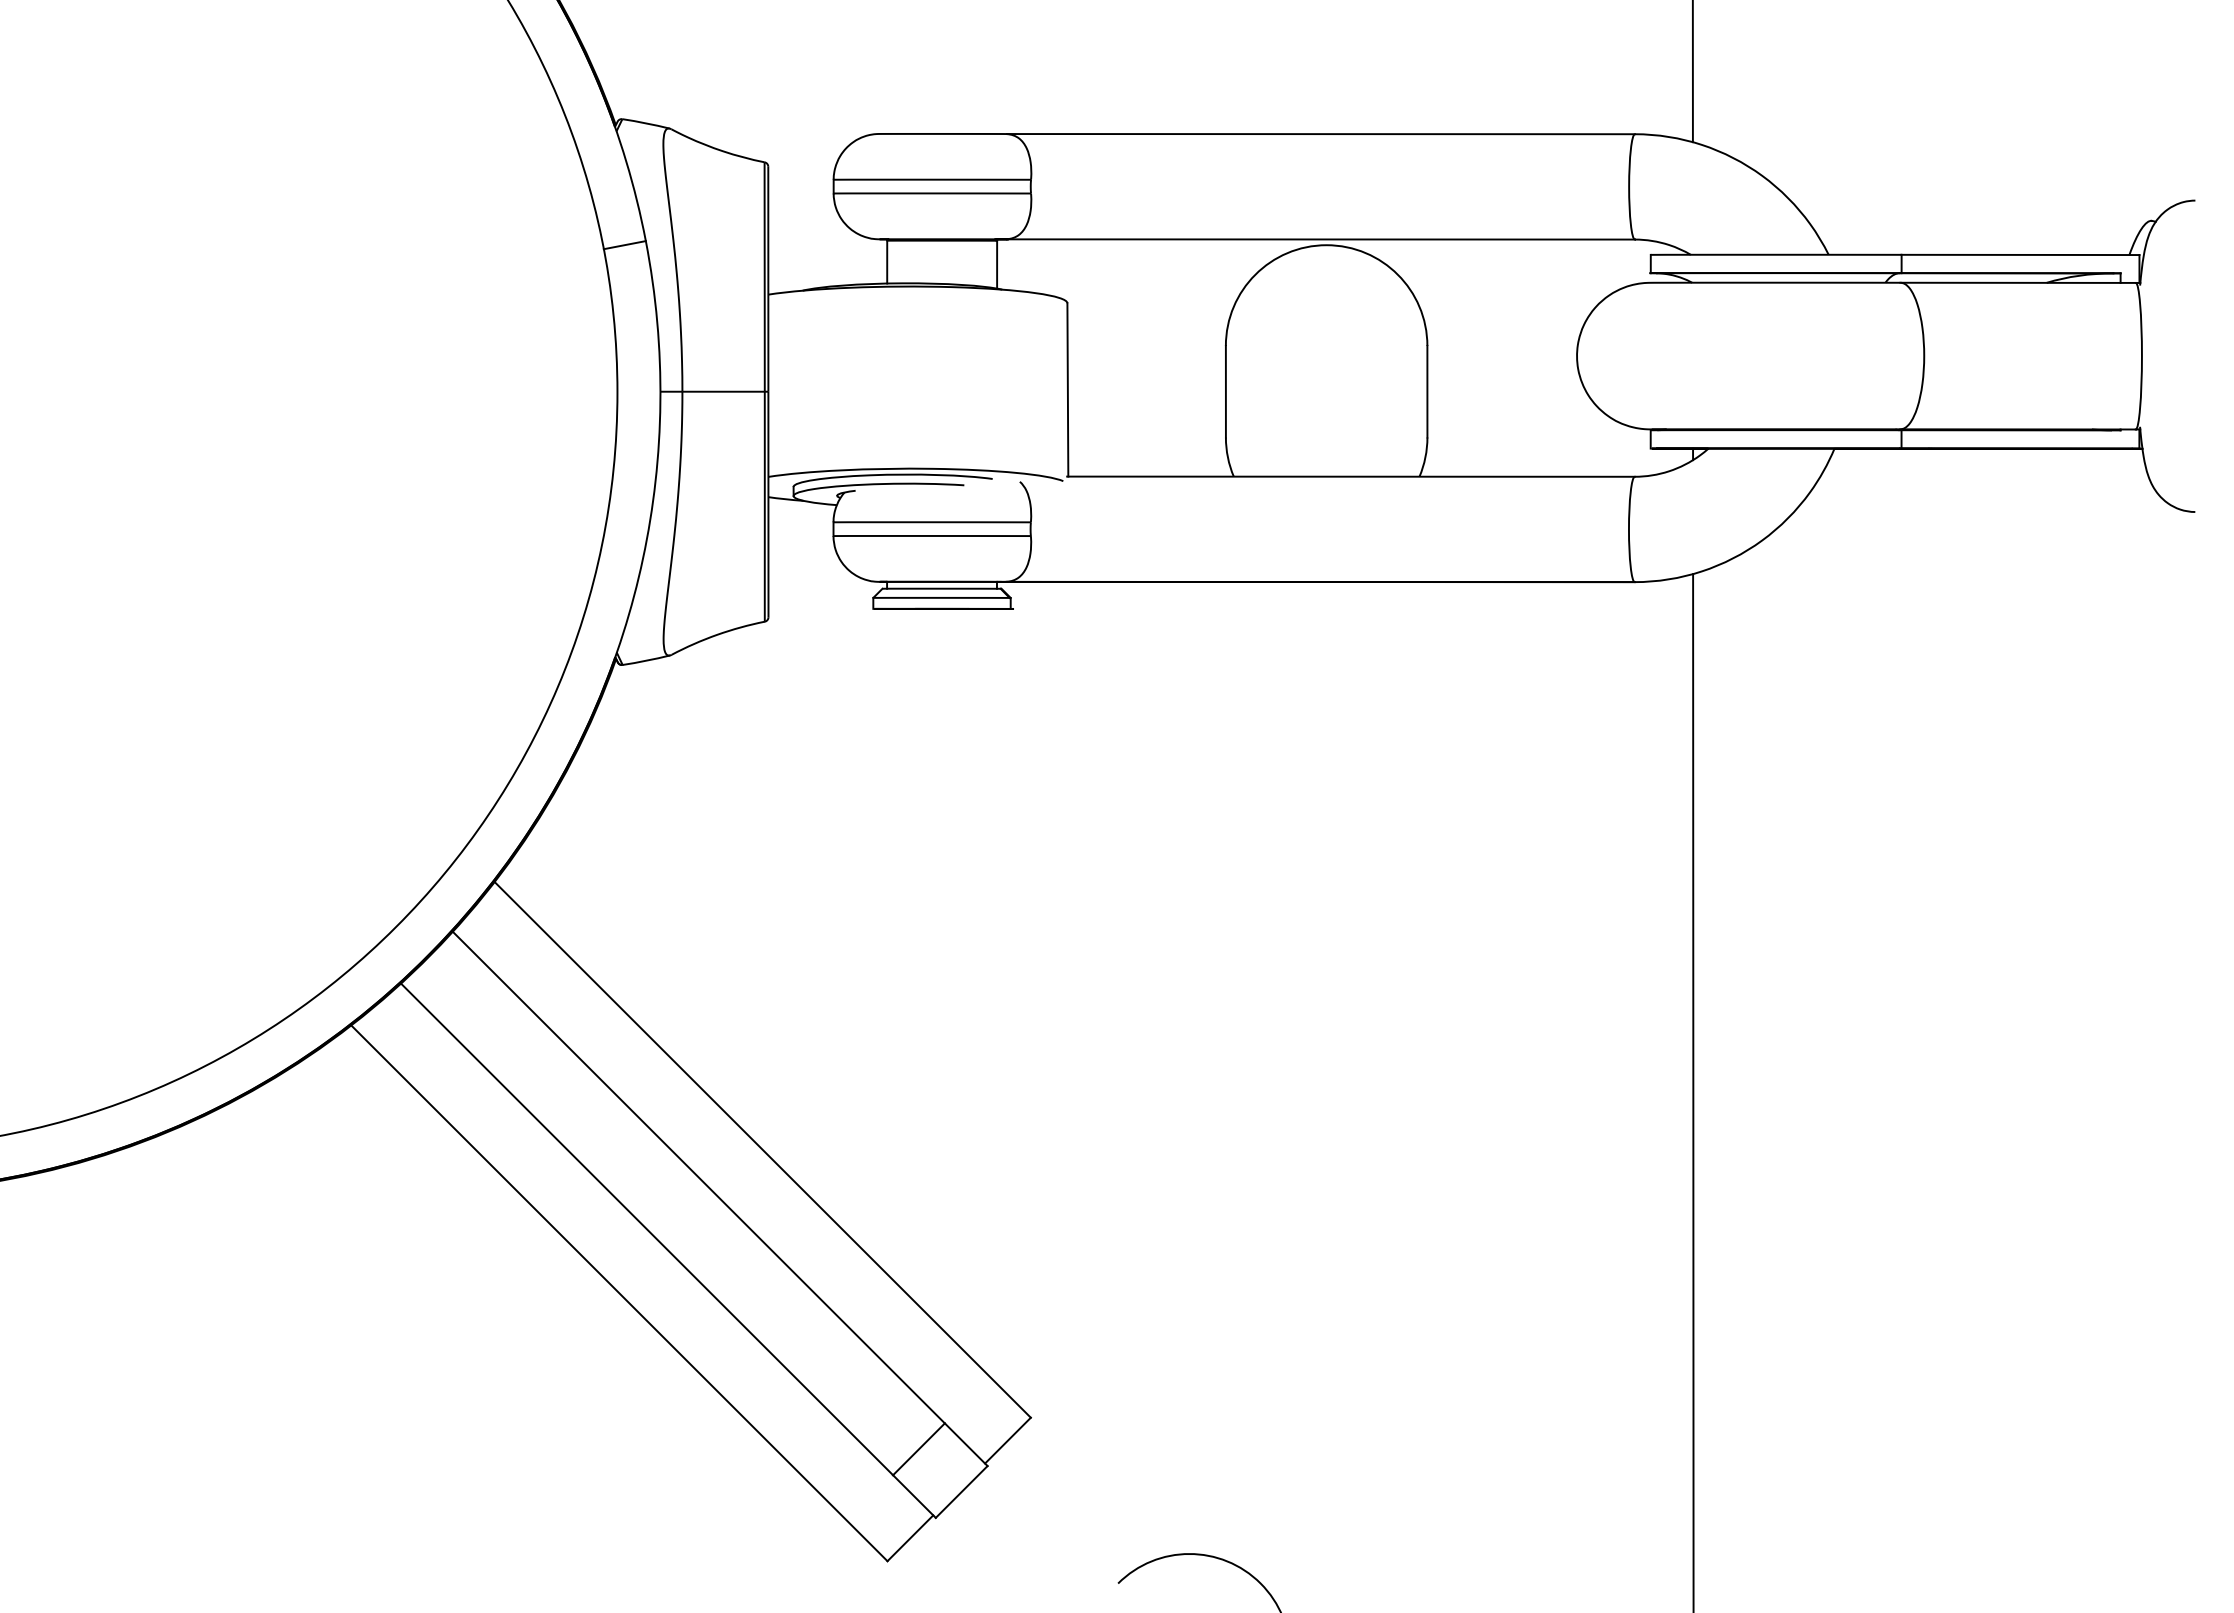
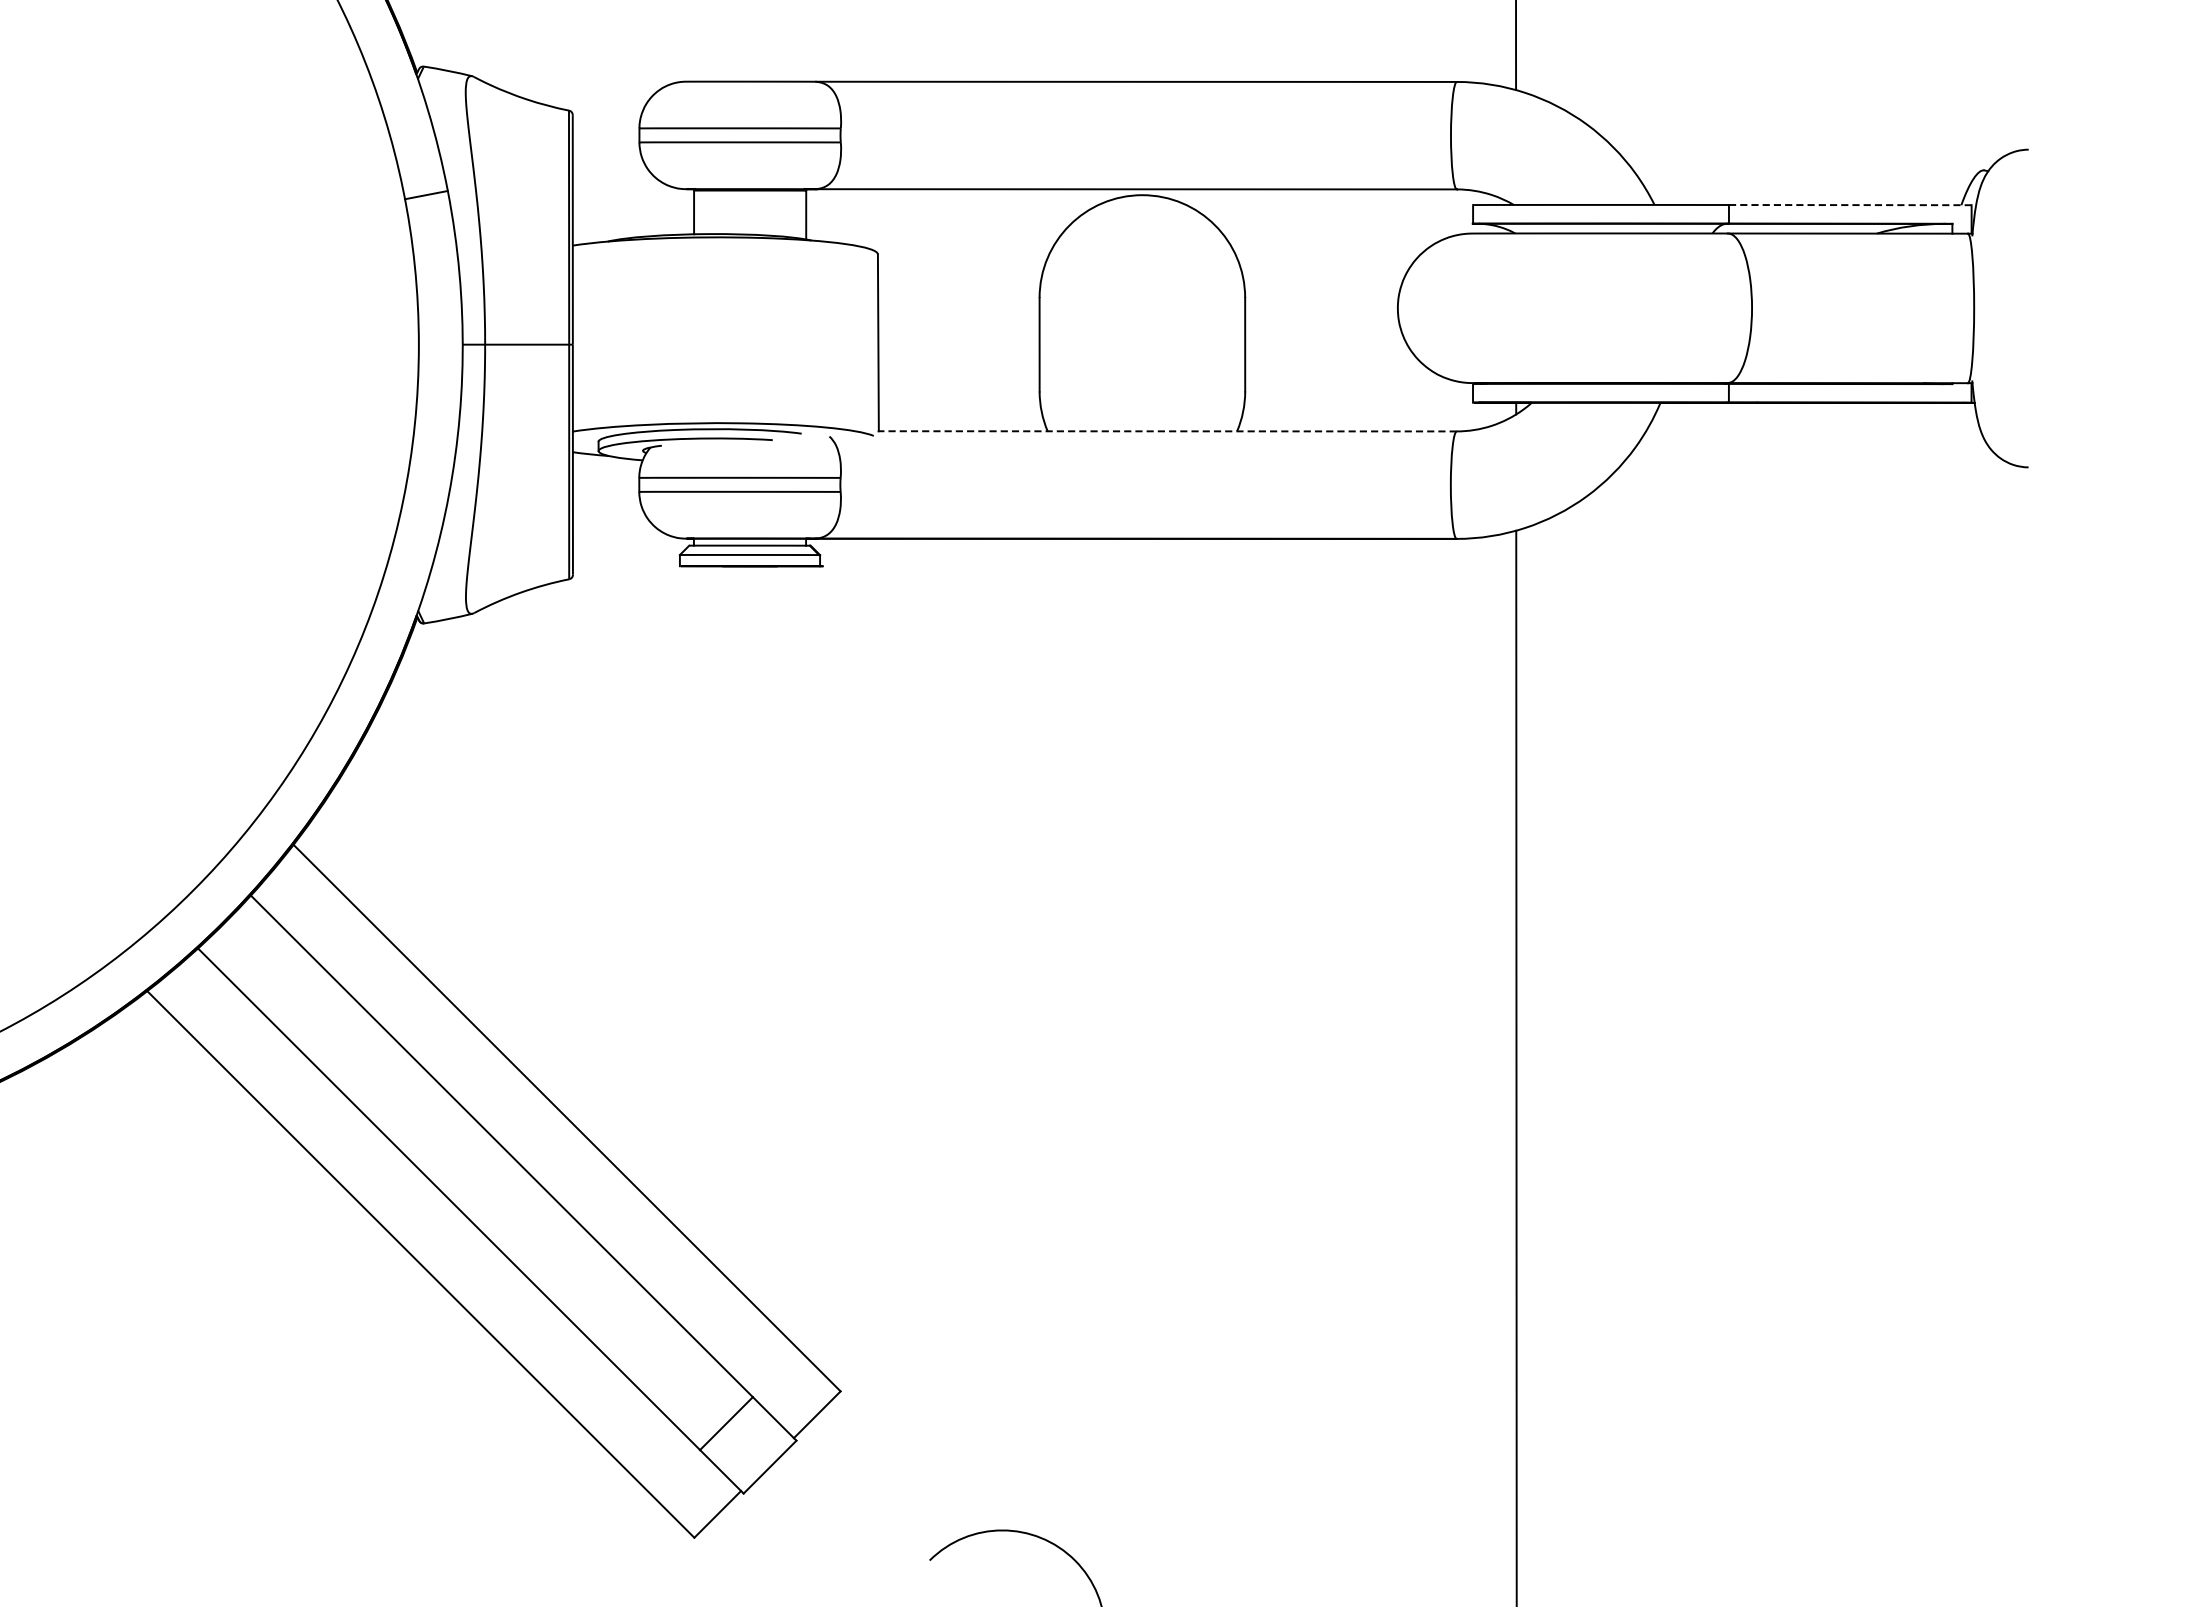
line: (2020, 254) -> (1850, 204), solid -> dashed
line: (1350, 476) -> (1166, 431), solid -> dashed

